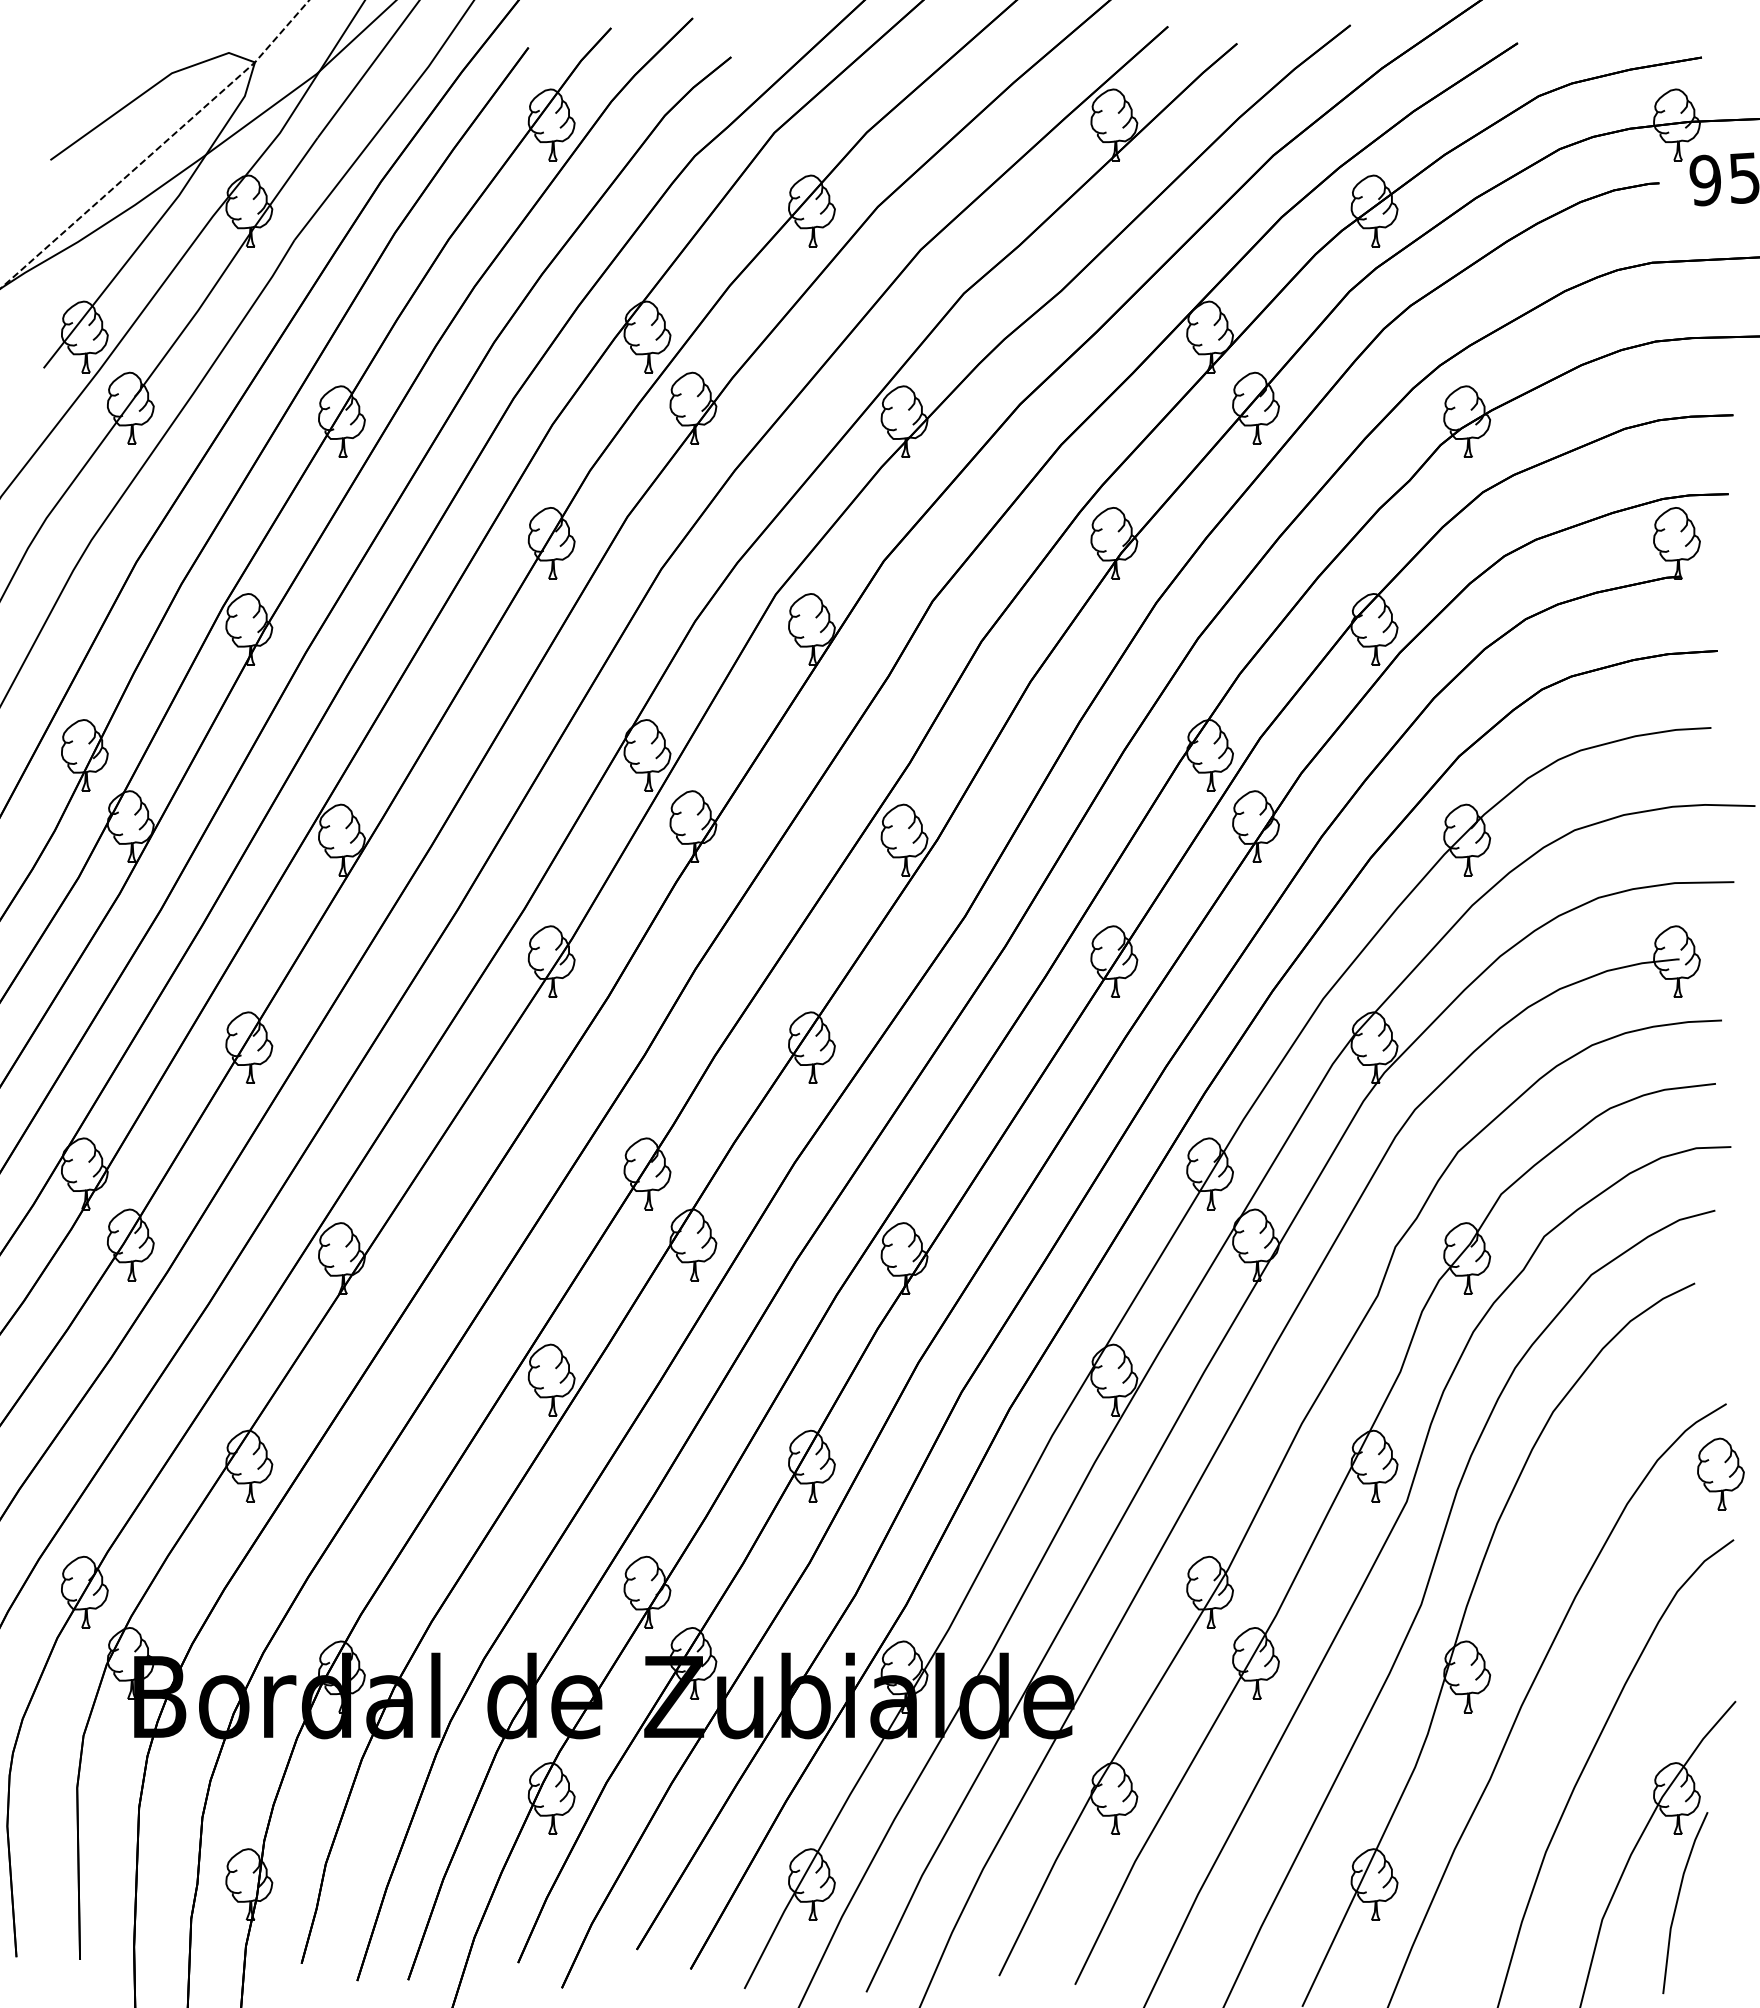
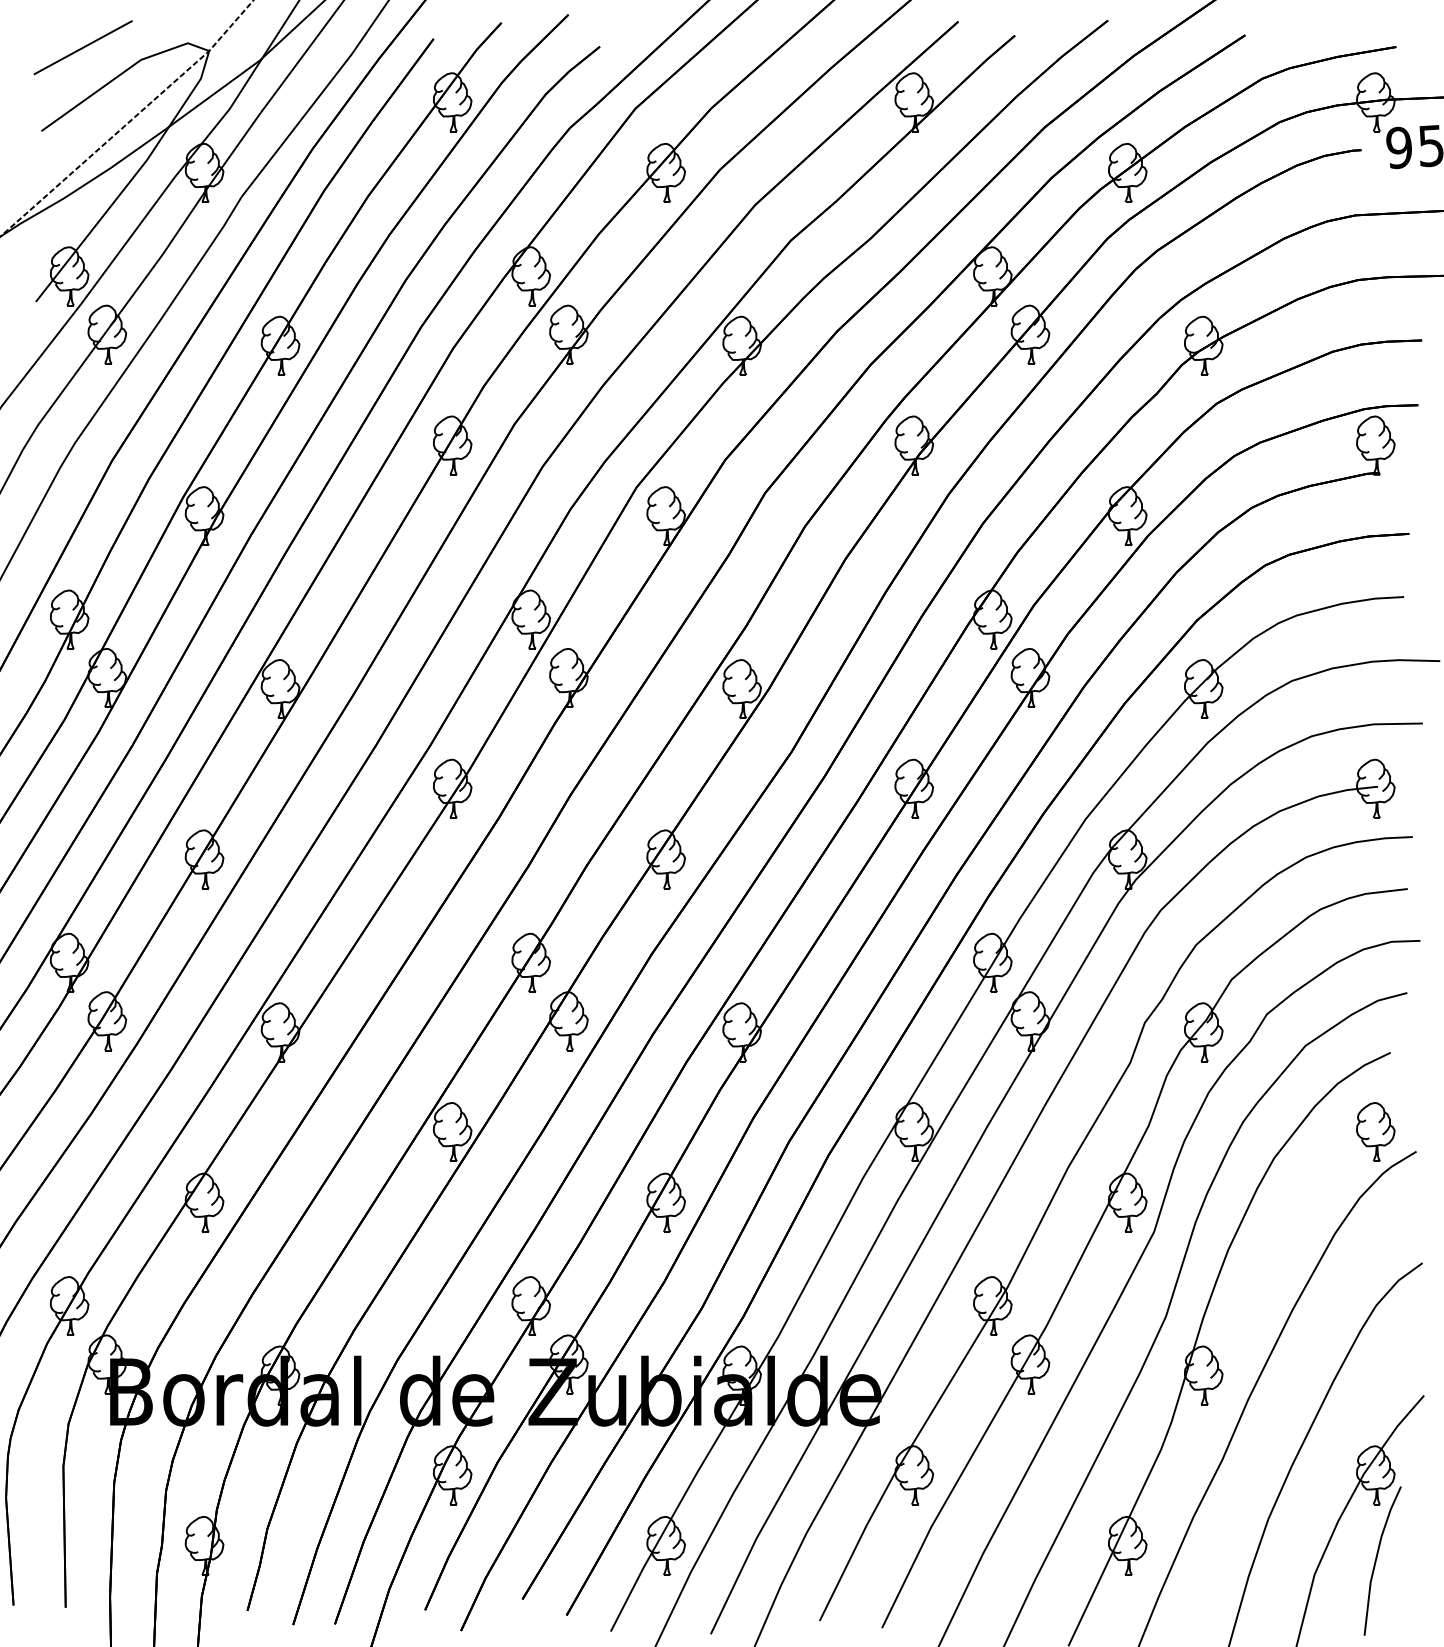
line: (101, 58) -> (83, 47), added
part: (1720, 1473) -> (1375, 1131), moved

